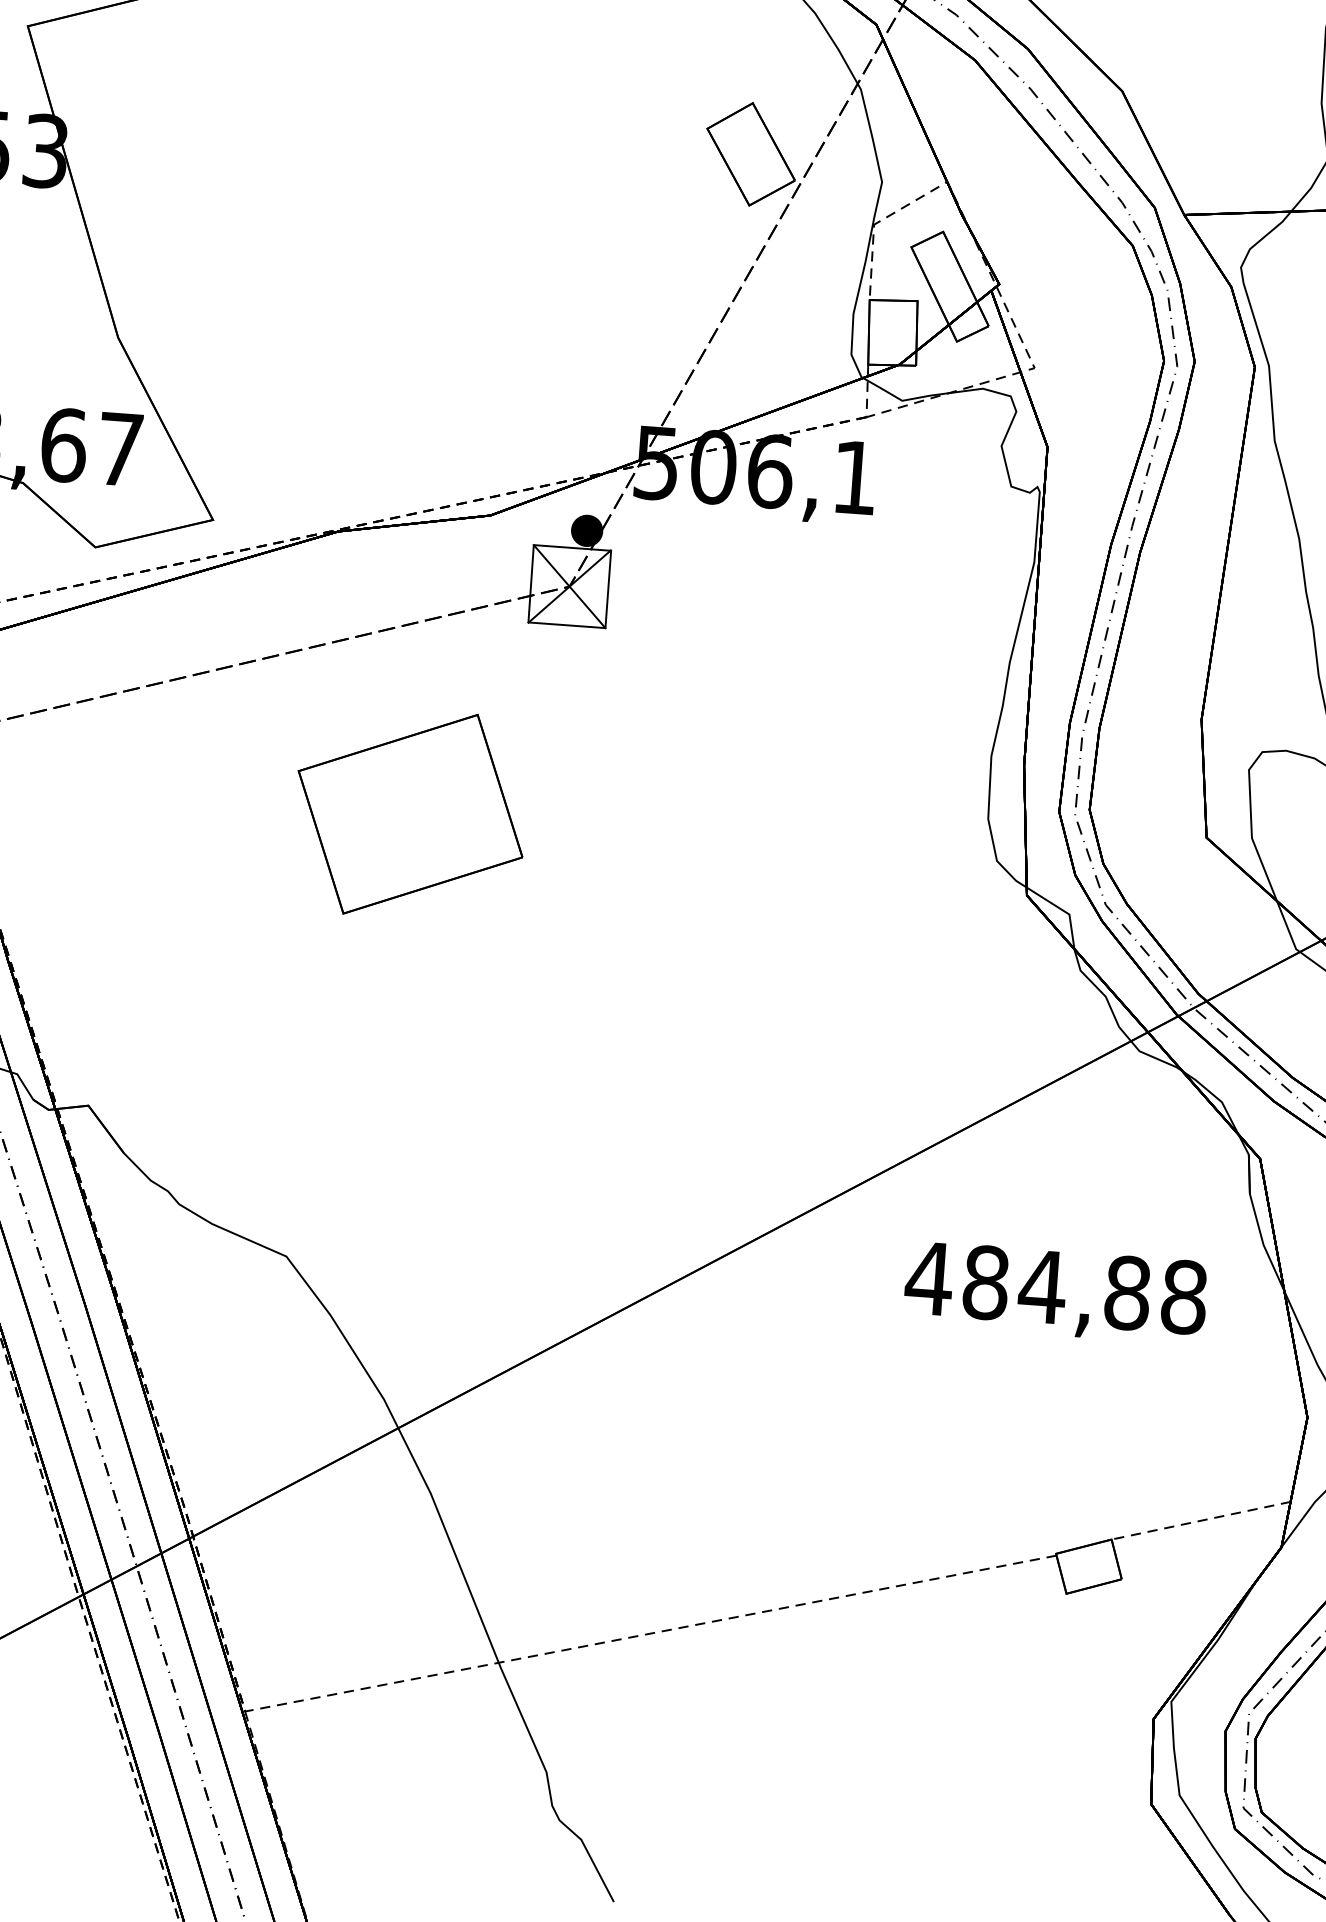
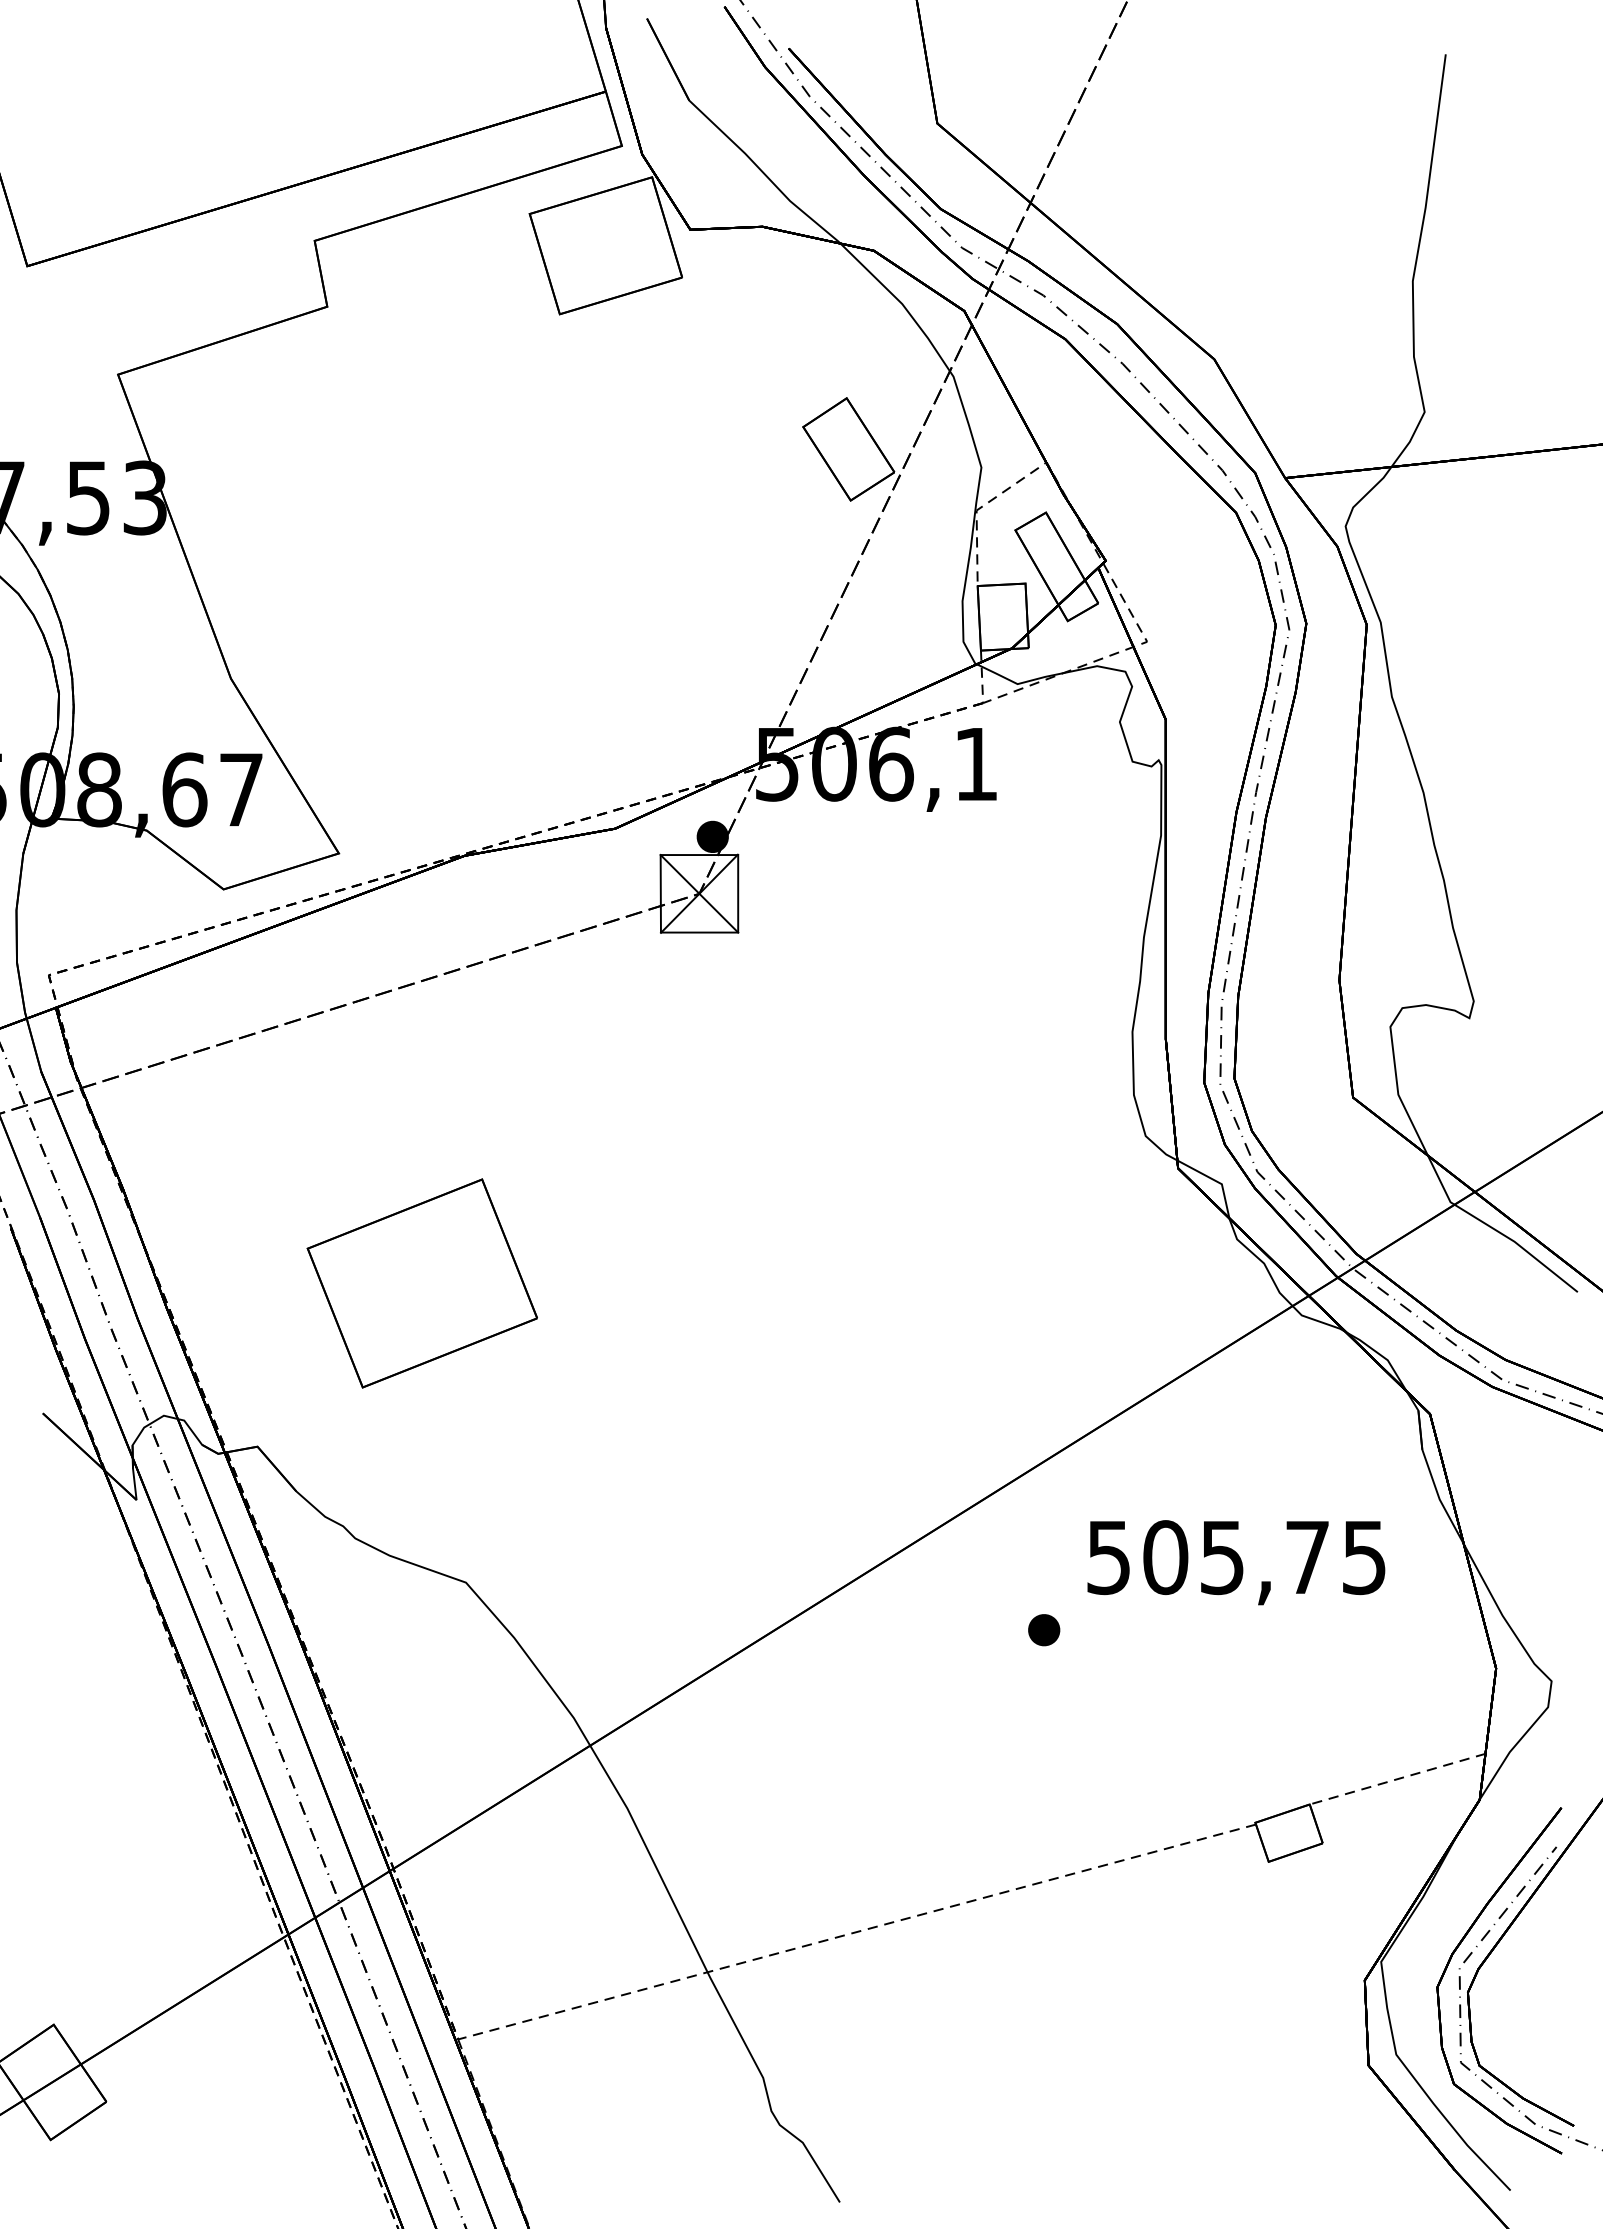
part: (409, 814) -> (421, 1283), moved
text: (1055, 1287) -> (1235, 1557), 484,88 -> 505,75
part: (859, 1346) -> (1044, 1630), added

